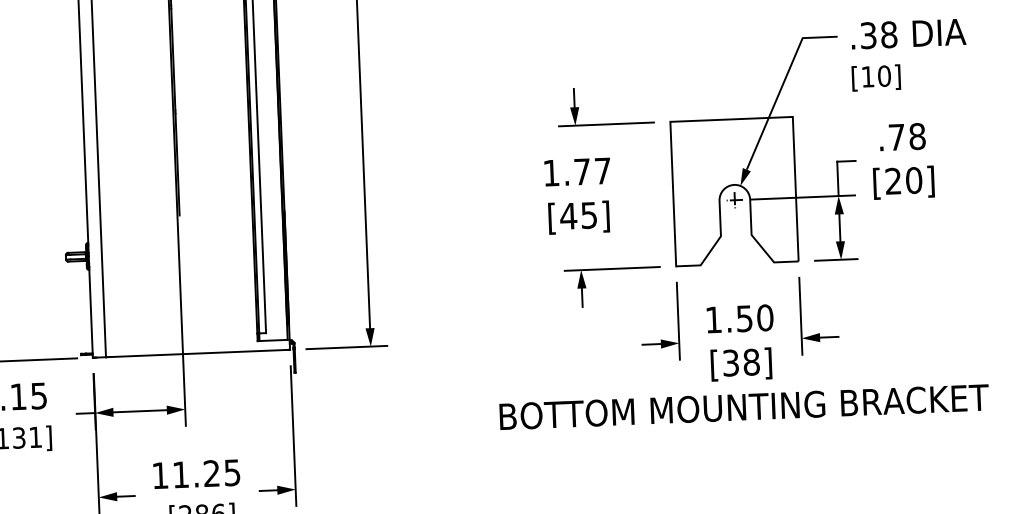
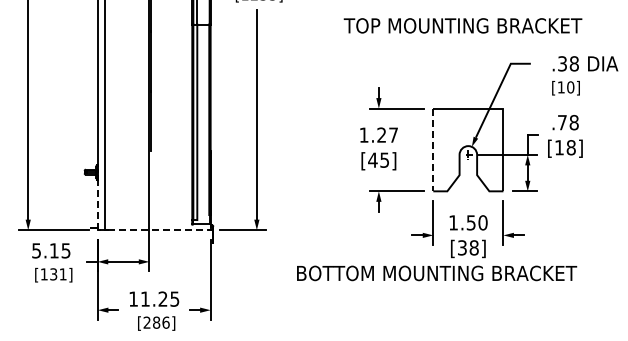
text: (909, 54) -> (585, 75), moved
text: (581, 170) -> (381, 134), 1.77 -> 1.27
text: (903, 180) -> (565, 147), [20] -> [18]
line: (673, 195) -> (433, 150), solid -> dashed
line: (90, 311) -> (97, 203), solid -> dashed
line: (199, 354) -> (158, 230), solid -> dashed
text: (745, 407) -> (437, 273), moved

